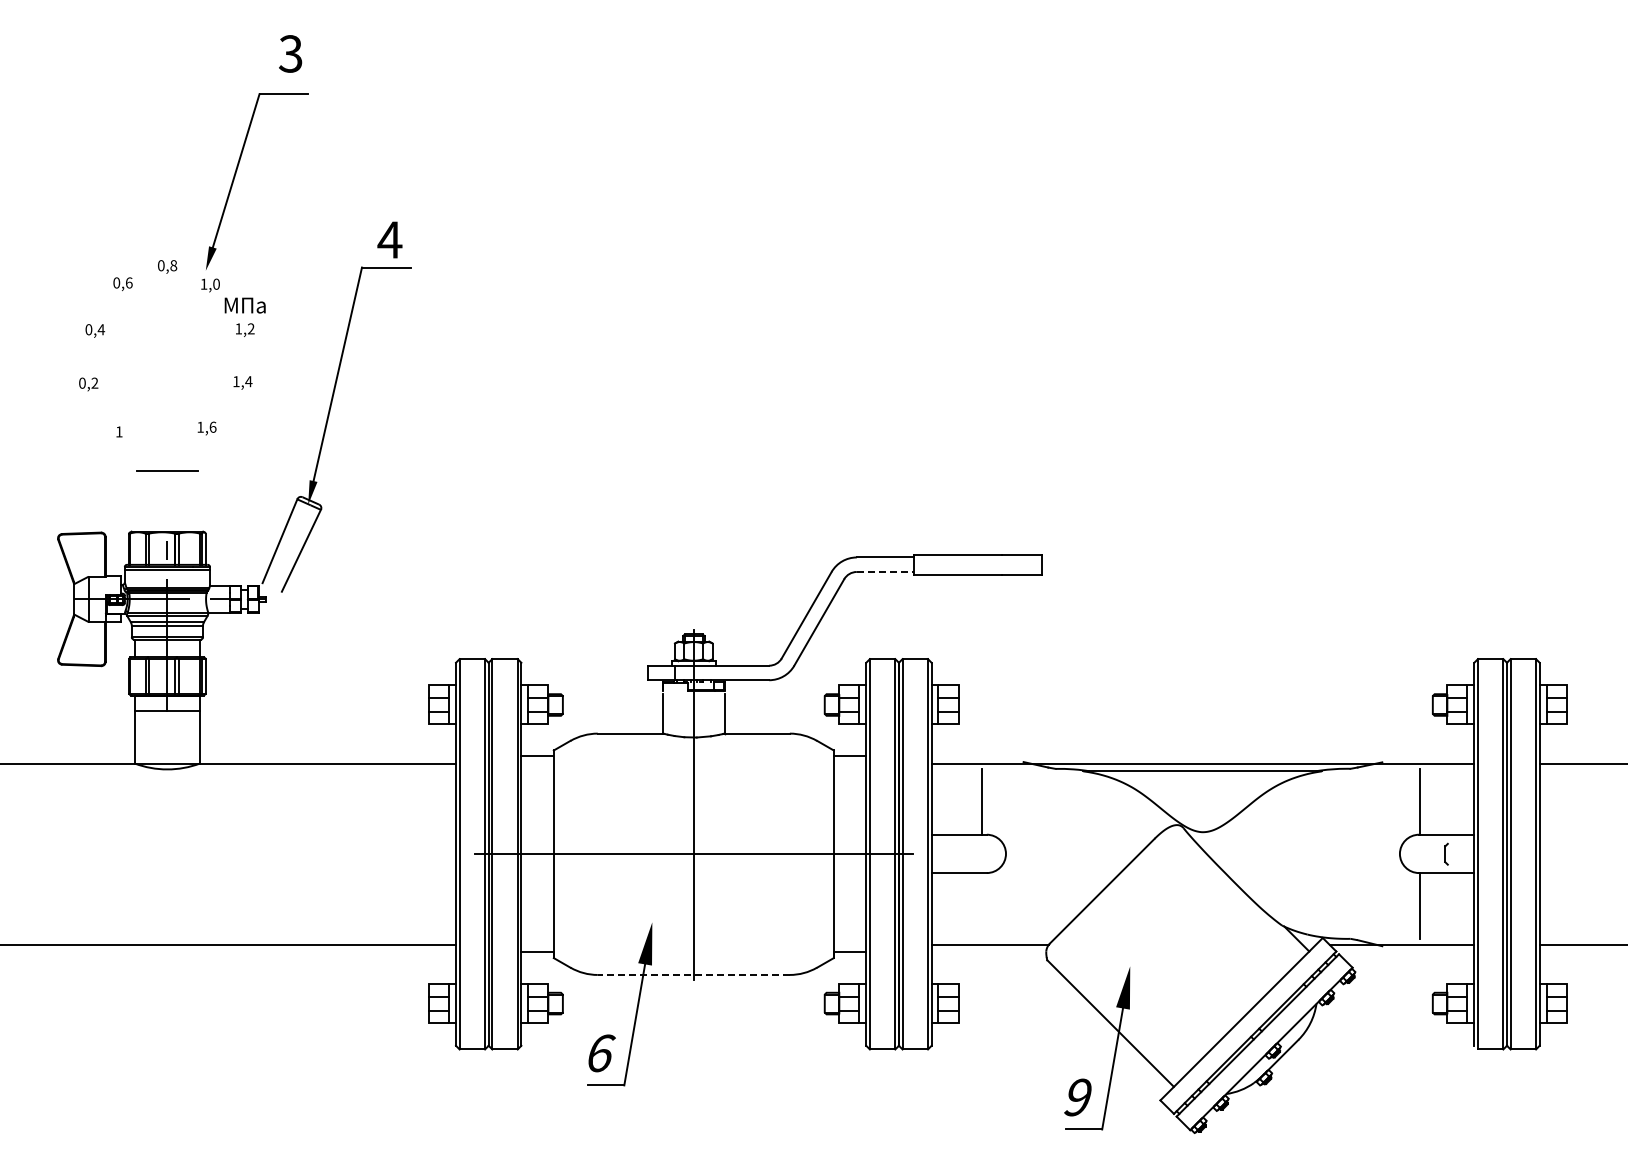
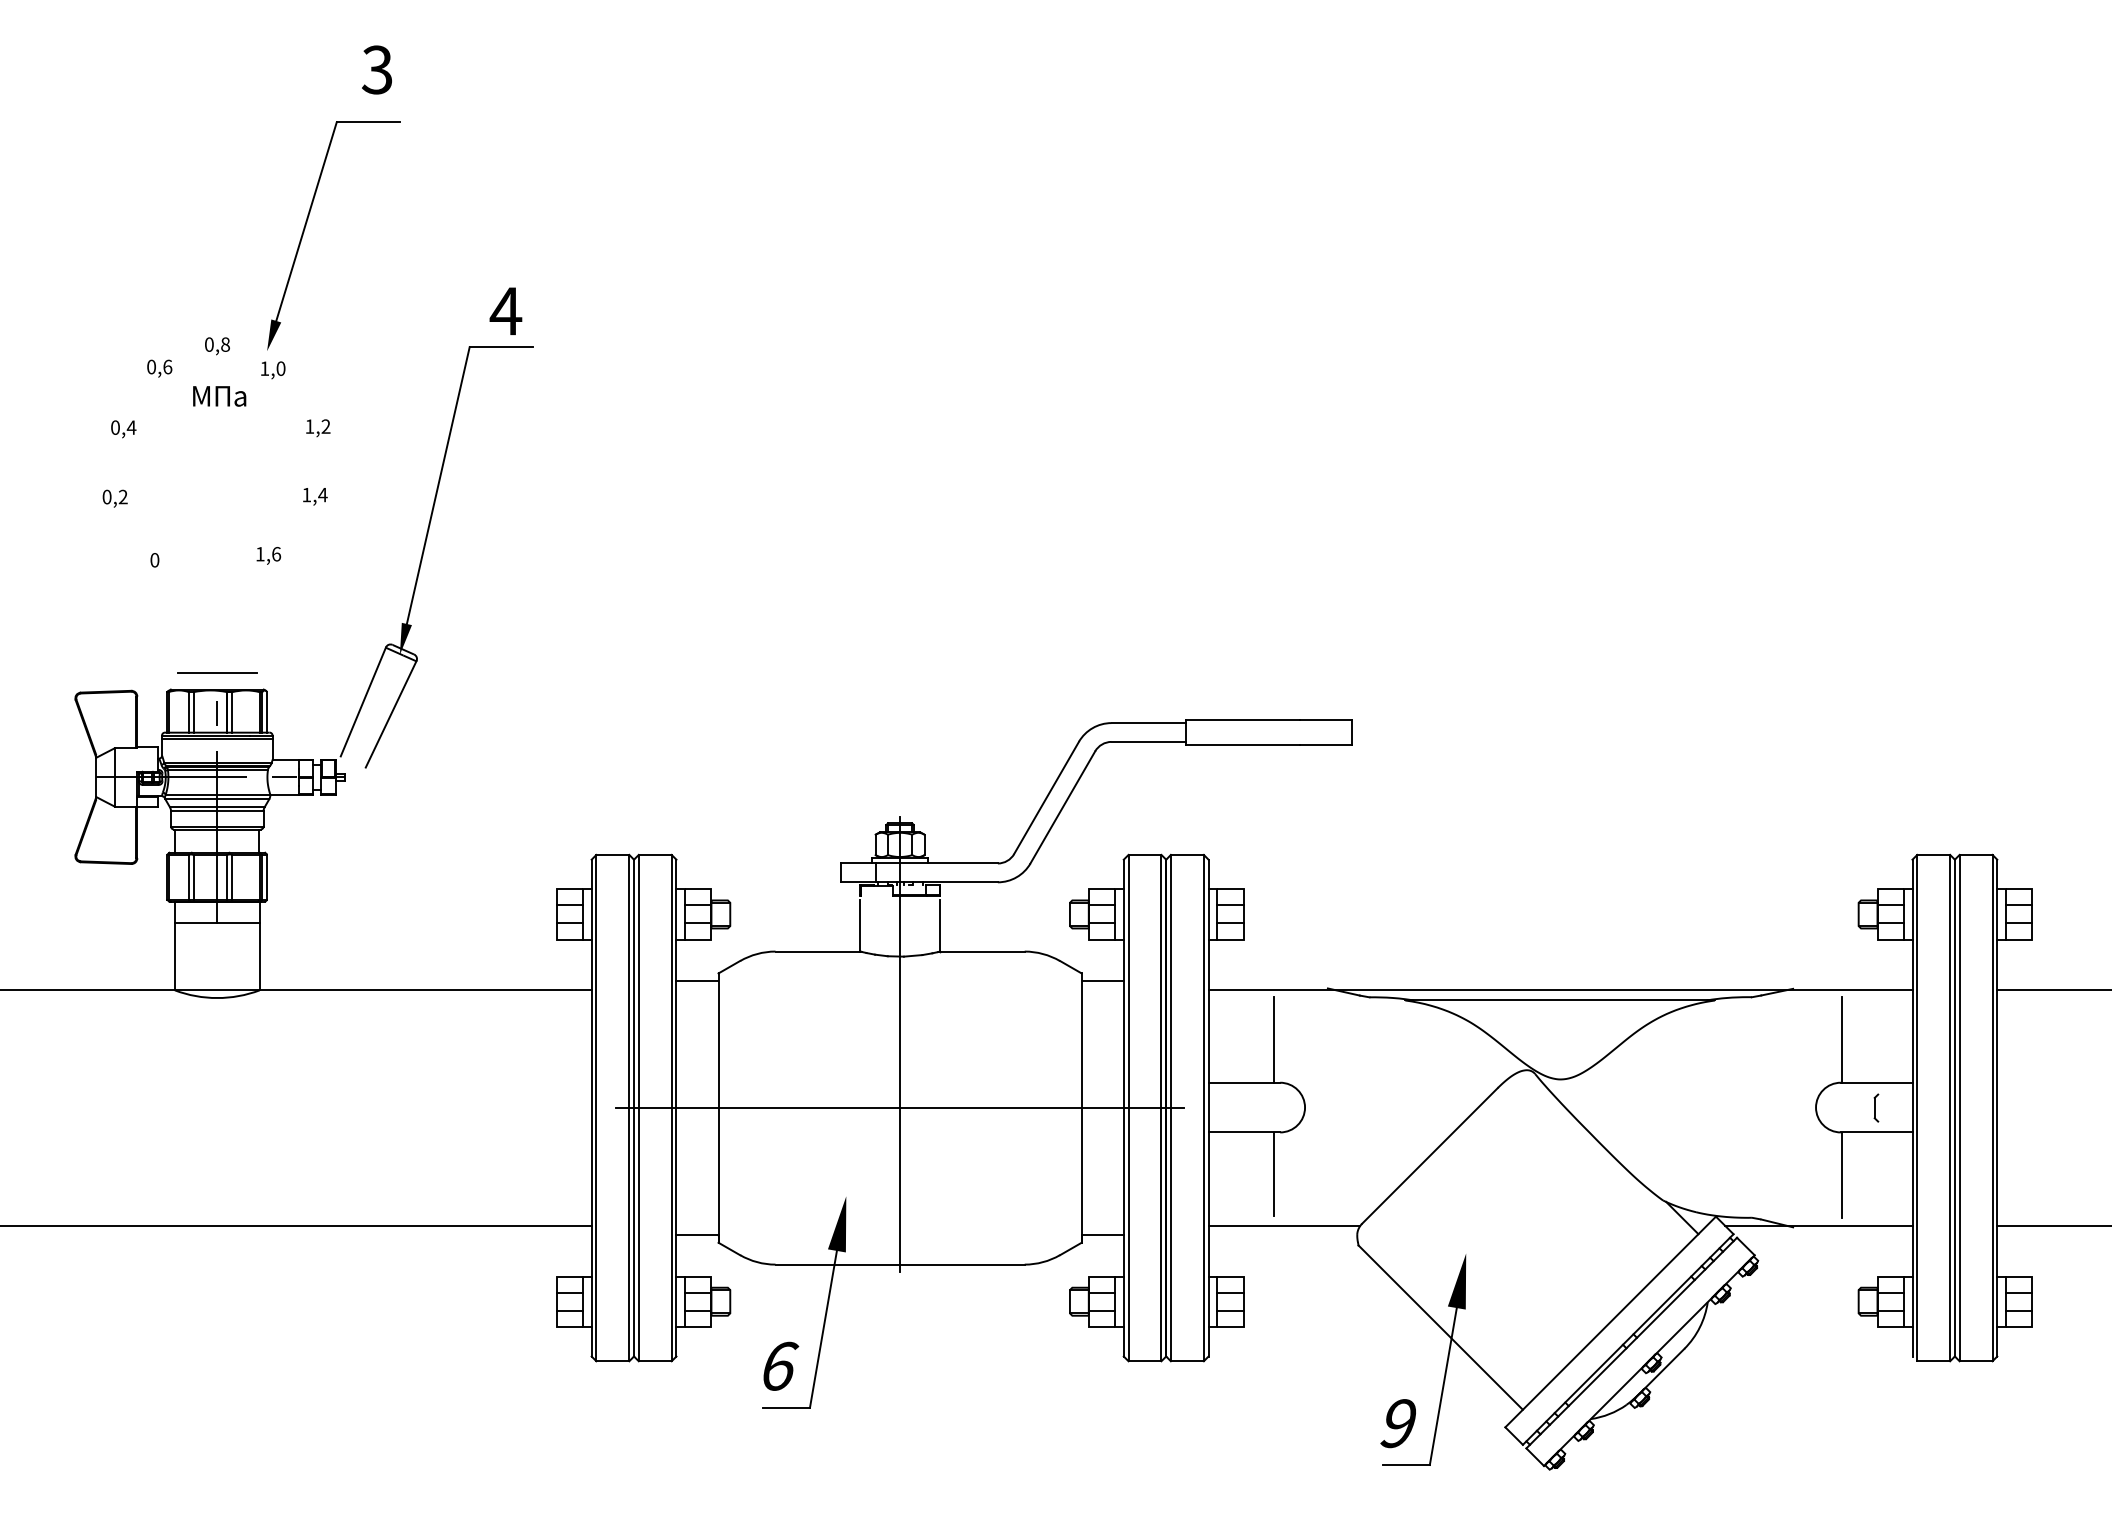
text: (244, 305) -> (218, 396), moved
text: (119, 431) -> (155, 559), 1 -> 0
line: (167, 470) -> (217, 672), moved
line: (885, 571) -> (1148, 741), dashed -> solid
line: (982, 905) -> (1274, 1174), added
line: (693, 975) -> (899, 1265), dashed -> solid

